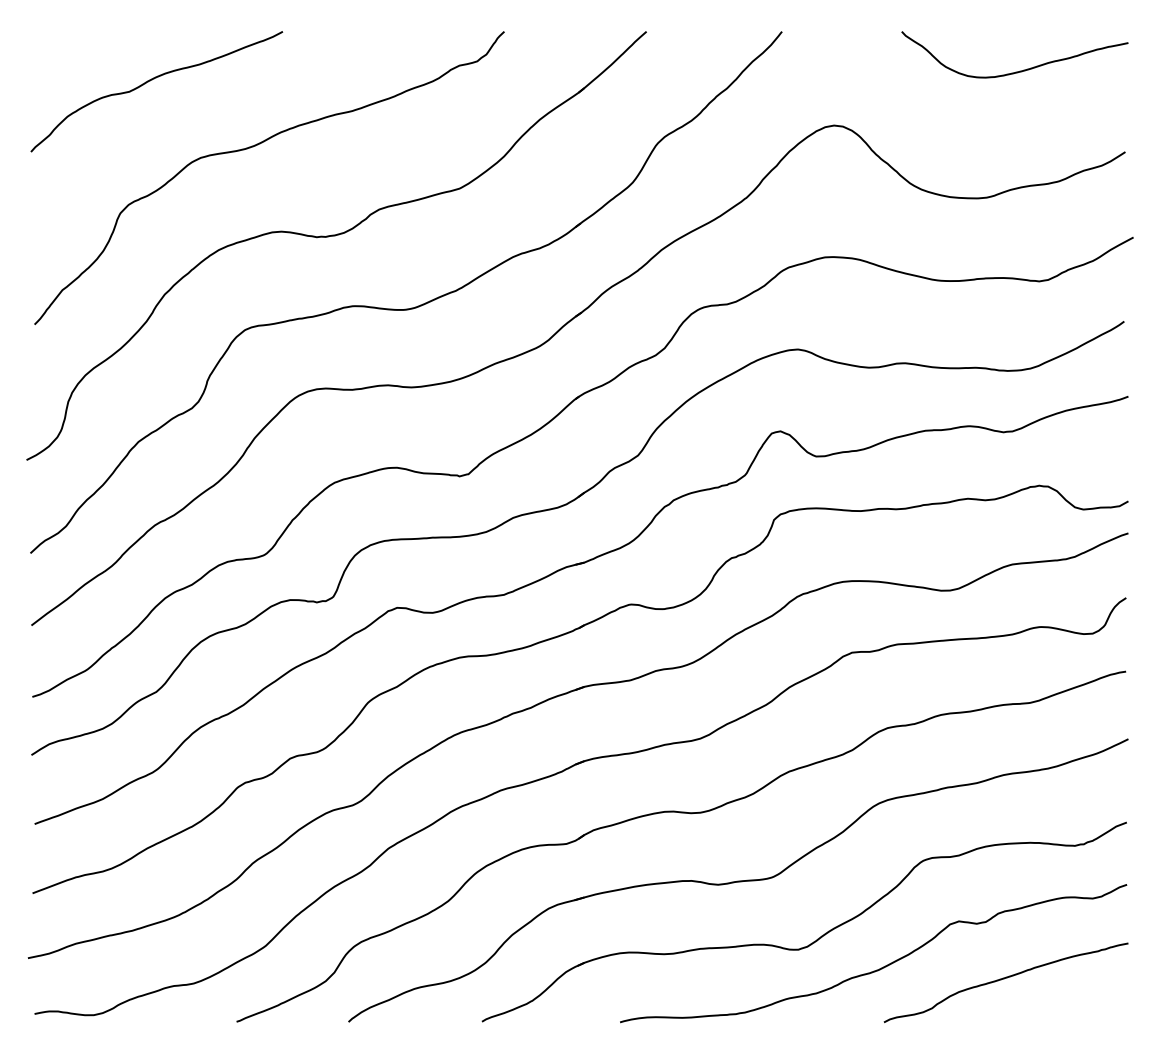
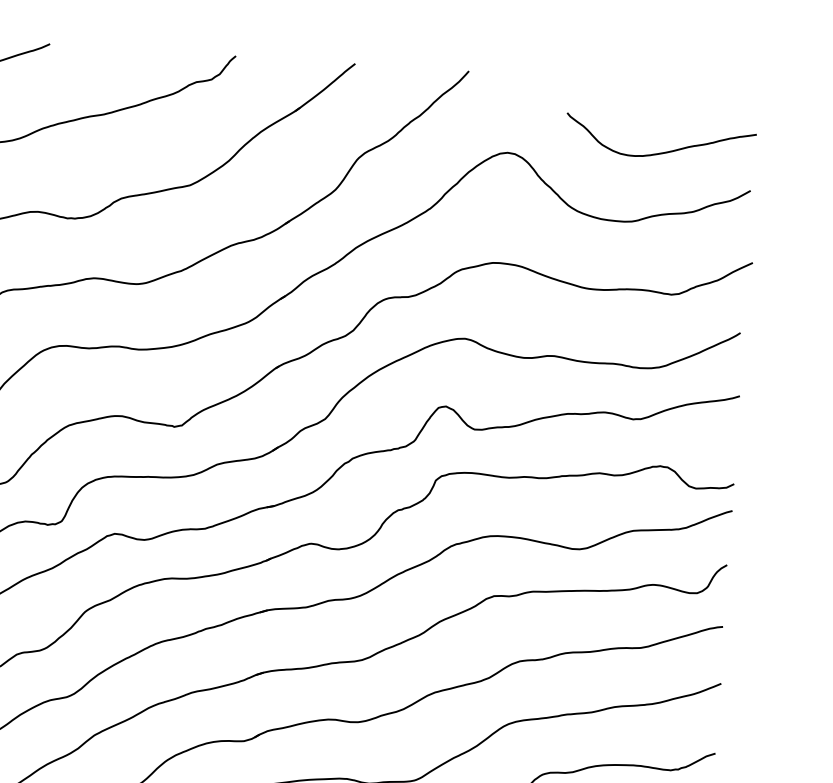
curve: (1019, 70) -> (663, 151), moved

